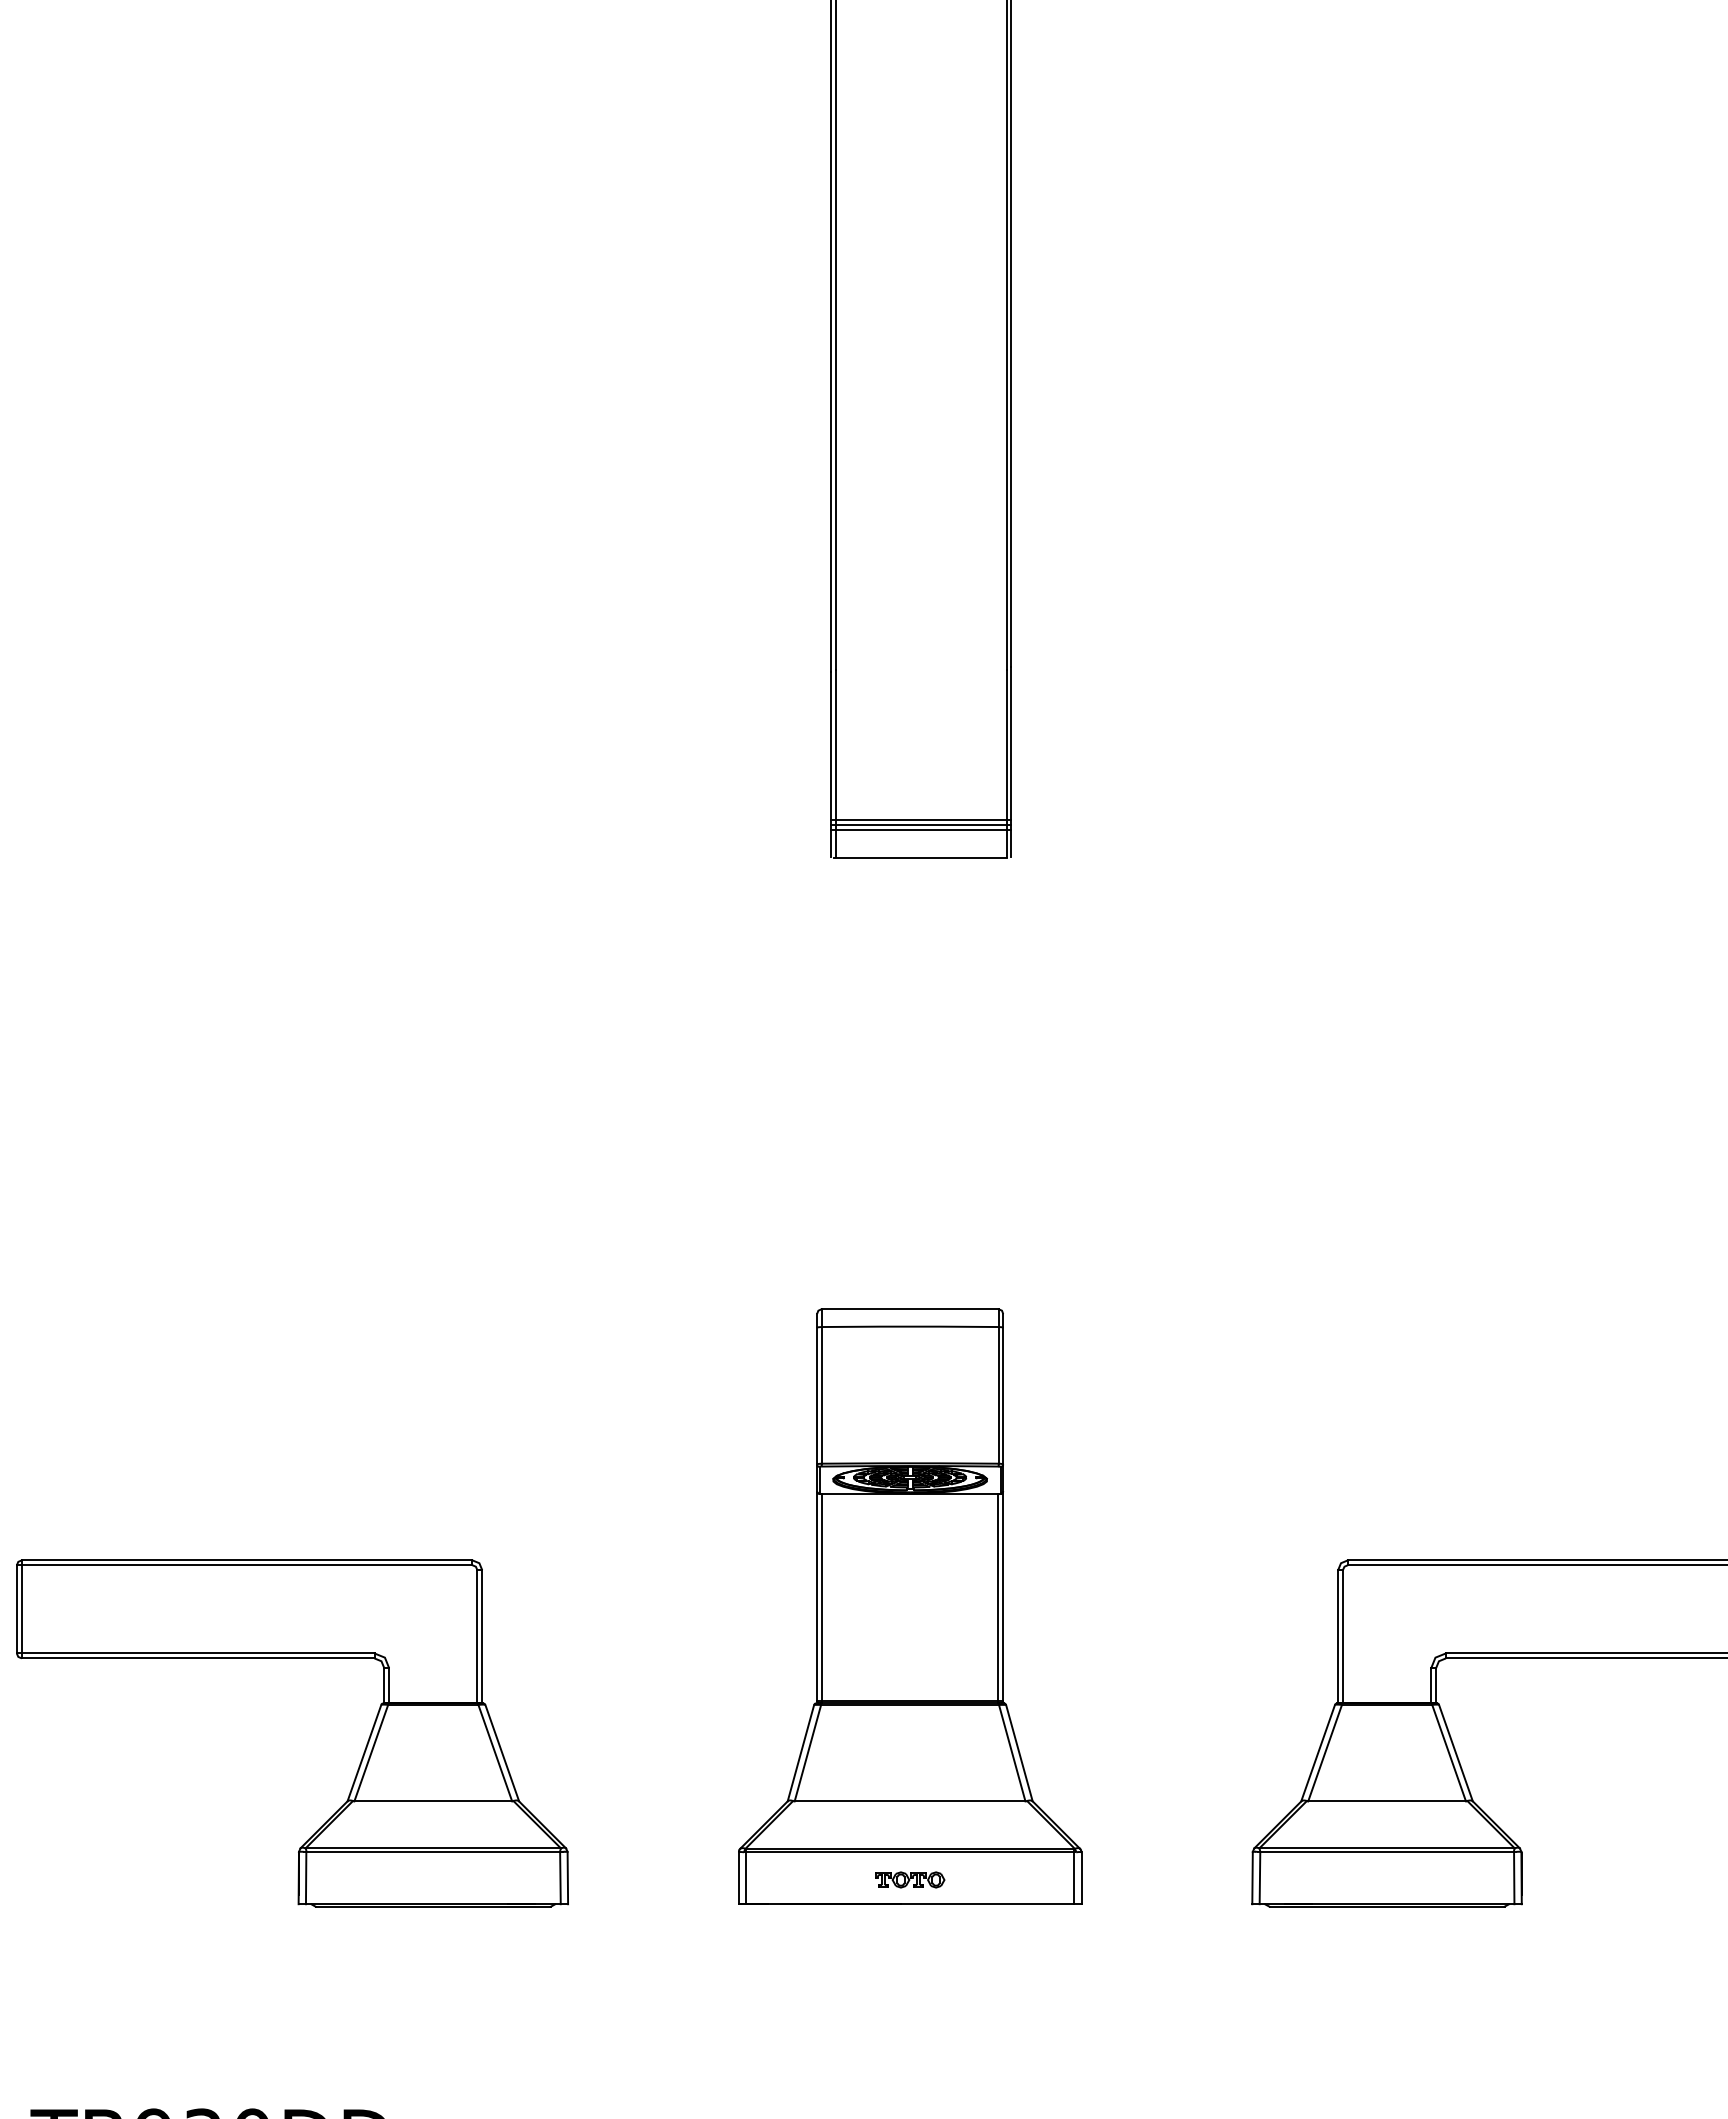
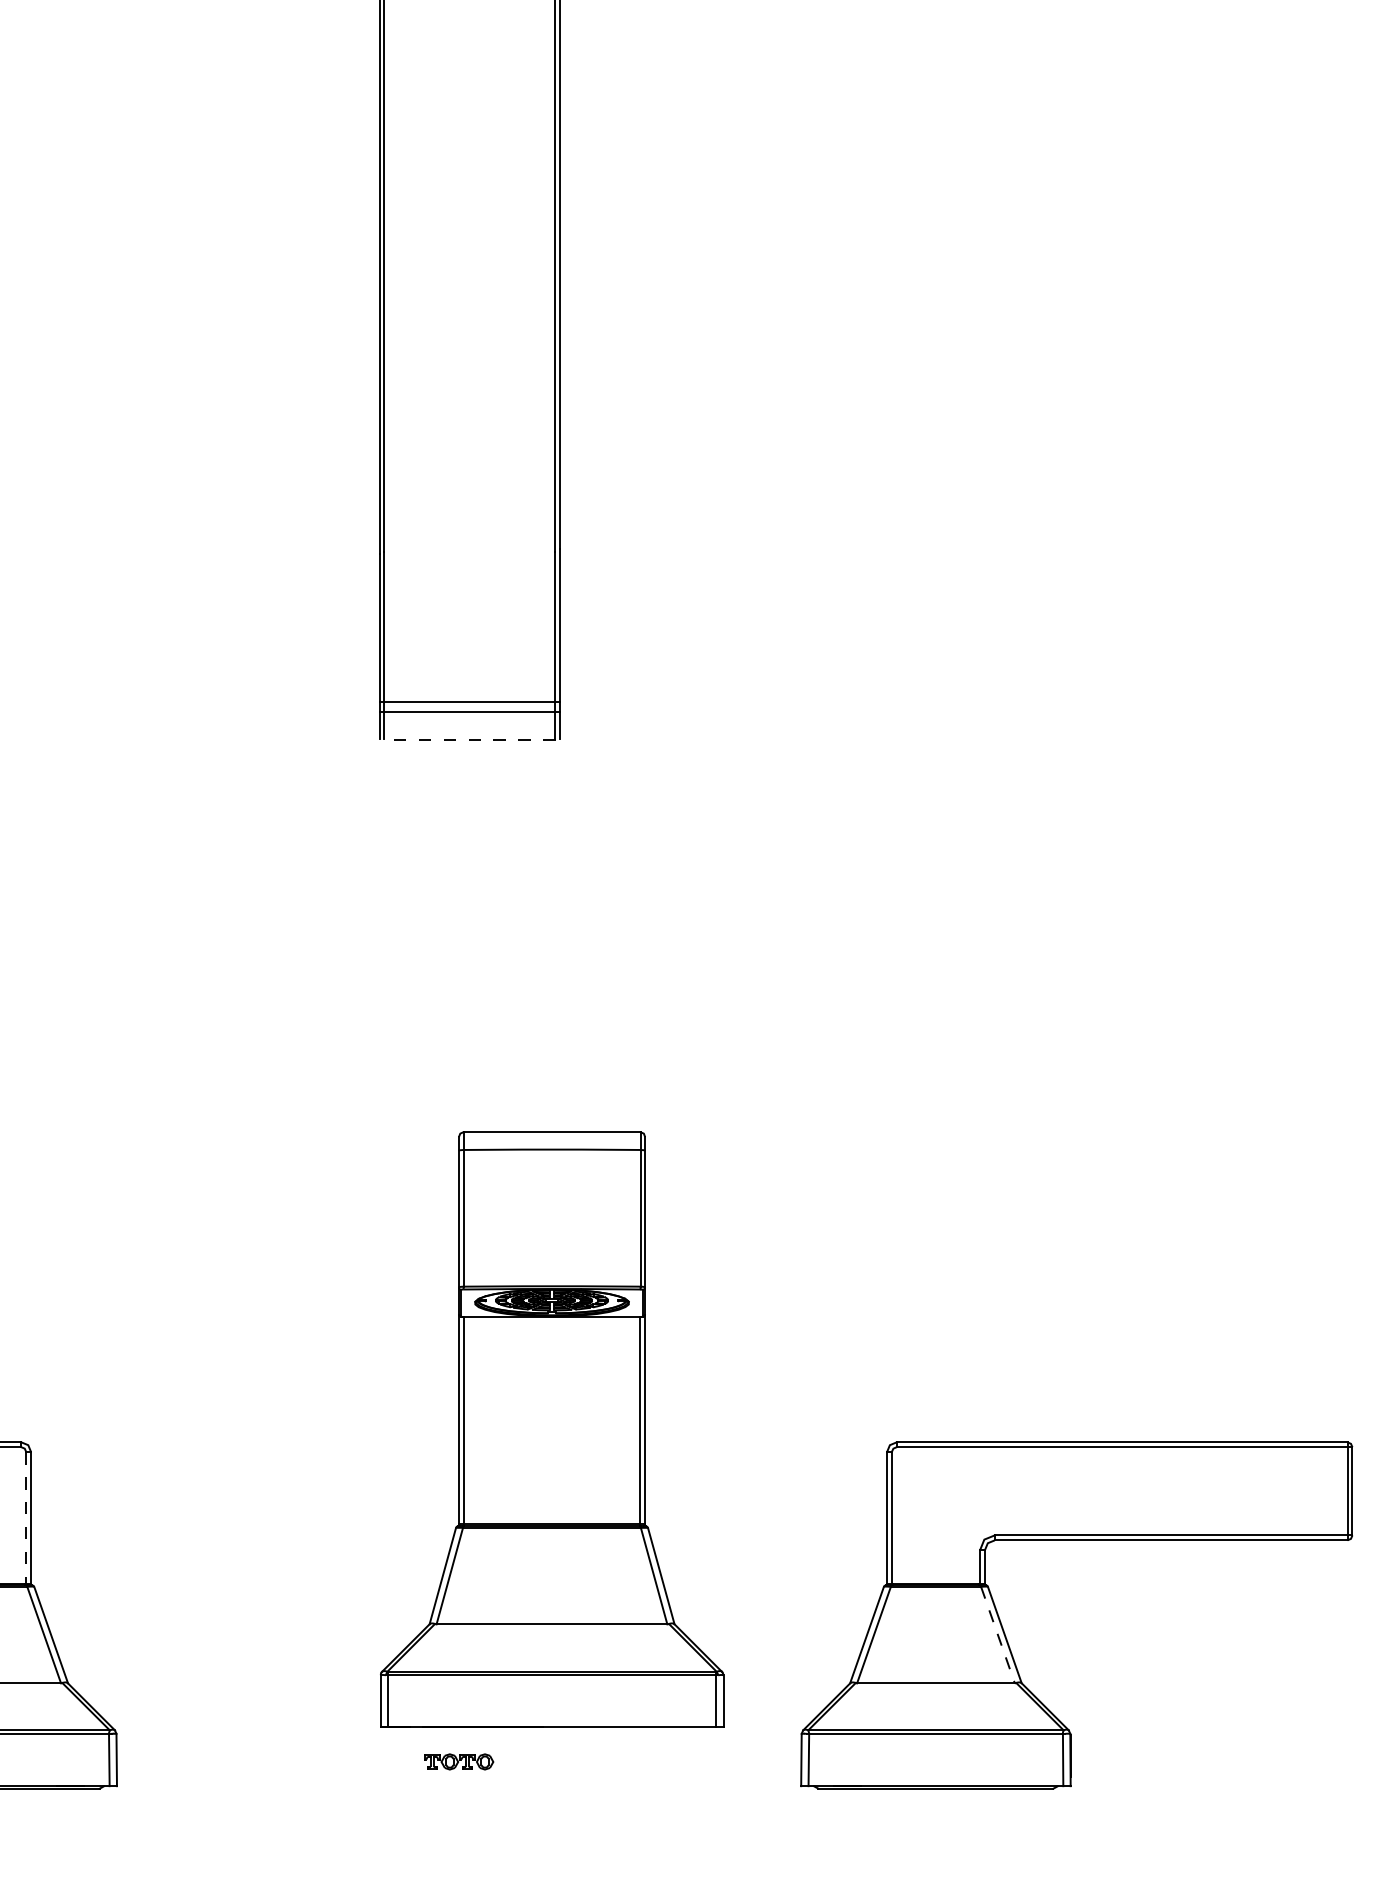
line: (920, 824) -> (469, 706), removed
line: (920, 857) -> (469, 739), solid -> dashed
part: (910, 1606) -> (552, 1429), moved
line: (477, 1636) -> (26, 1518), solid -> dashed
line: (1449, 1753) -> (998, 1635), solid -> dashed

